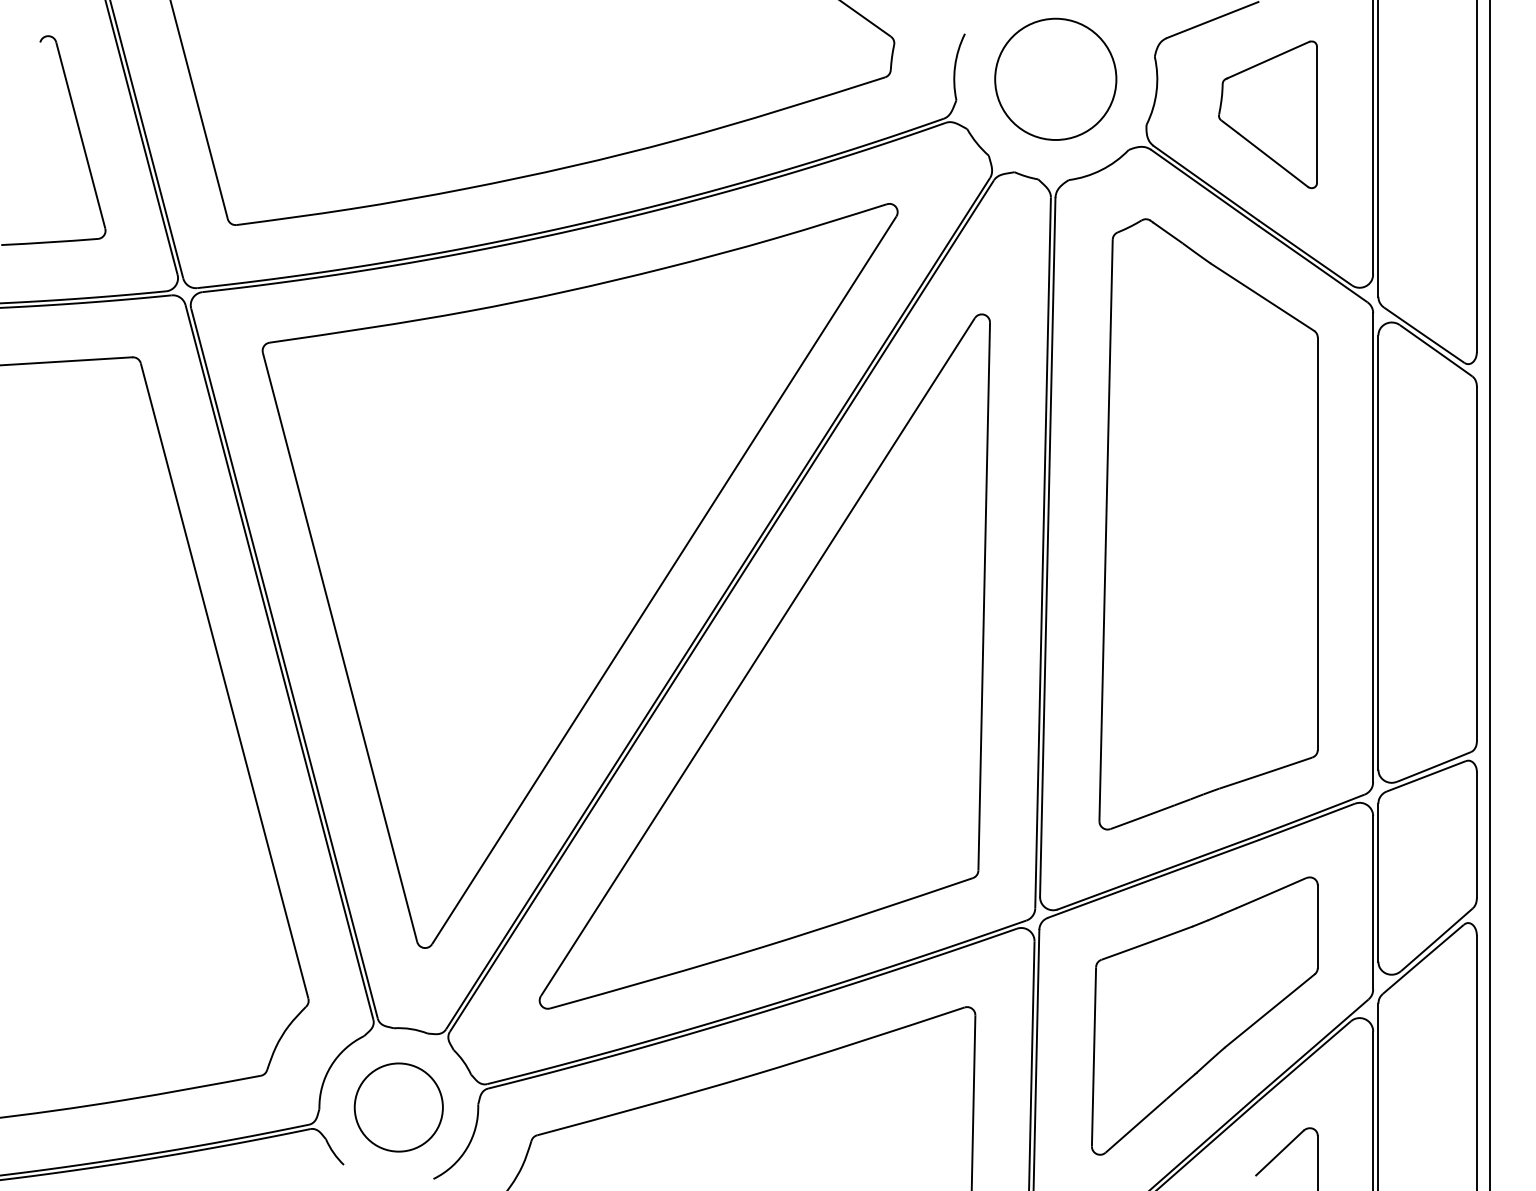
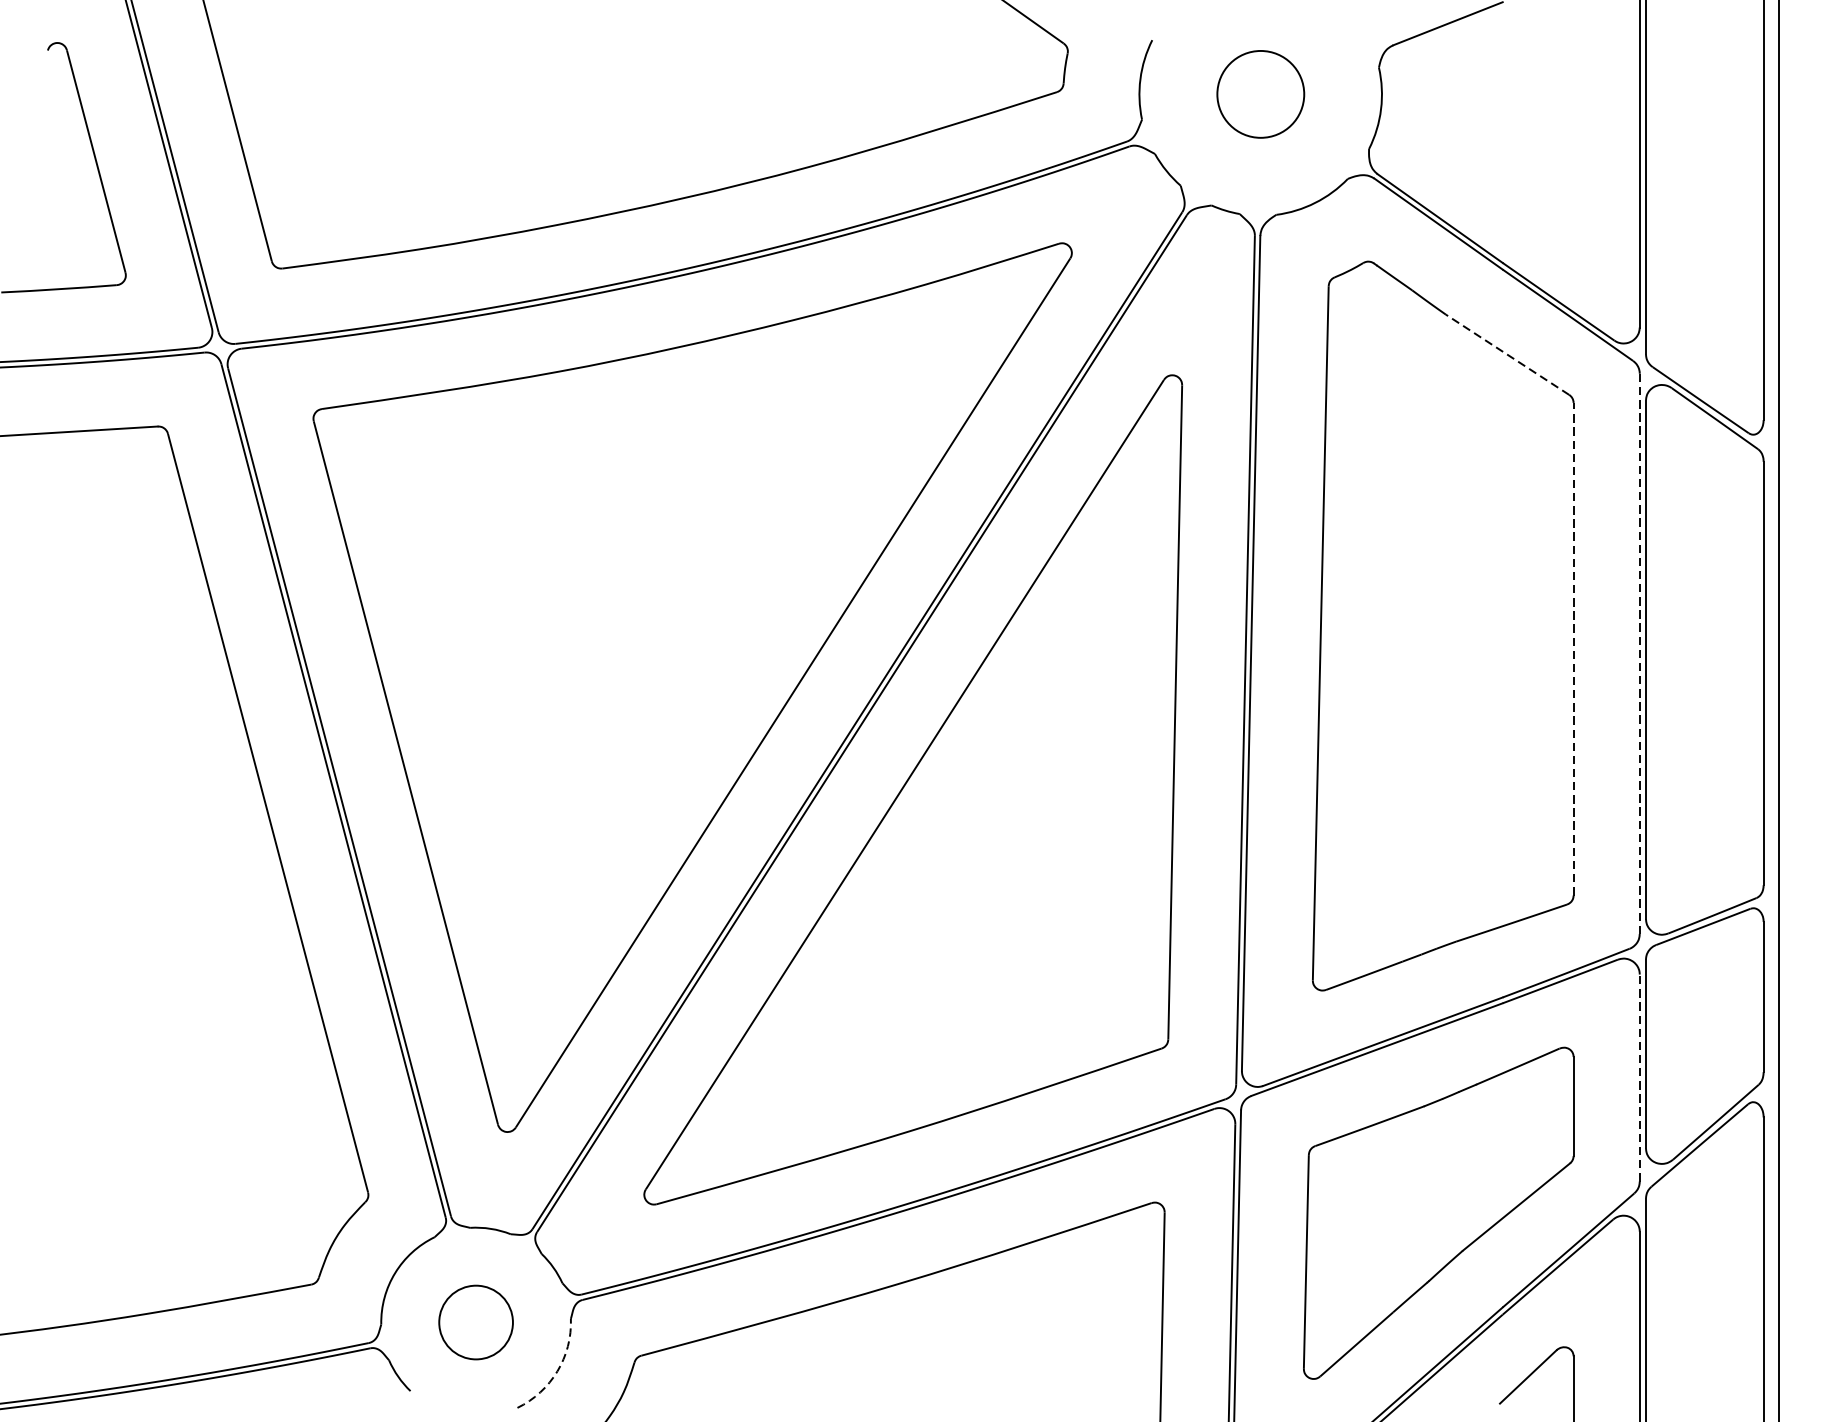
circle: (1055, 78) -> (1260, 93), size x0.6
part: (1267, 114) -> (1513, 136), removed
line: (1262, 297) -> (1507, 355), solid -> dashed
line: (1317, 543) -> (1573, 648), solid -> dashed
line: (1373, 547) -> (1640, 653), solid -> dashed
line: (1373, 902) -> (1640, 1077), solid -> dashed
circle: (398, 1107) -> (475, 1322), size x0.7
arc: (466, 1148) -> (556, 1371), solid -> dashed

